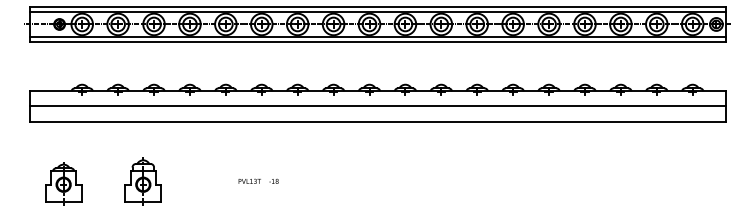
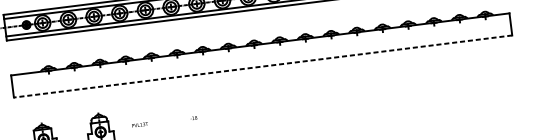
line: (377, 105) -> (261, 54), removed
line: (377, 122) -> (262, 66), solid -> dashed
text: (249, 180) -> (139, 124), moved

